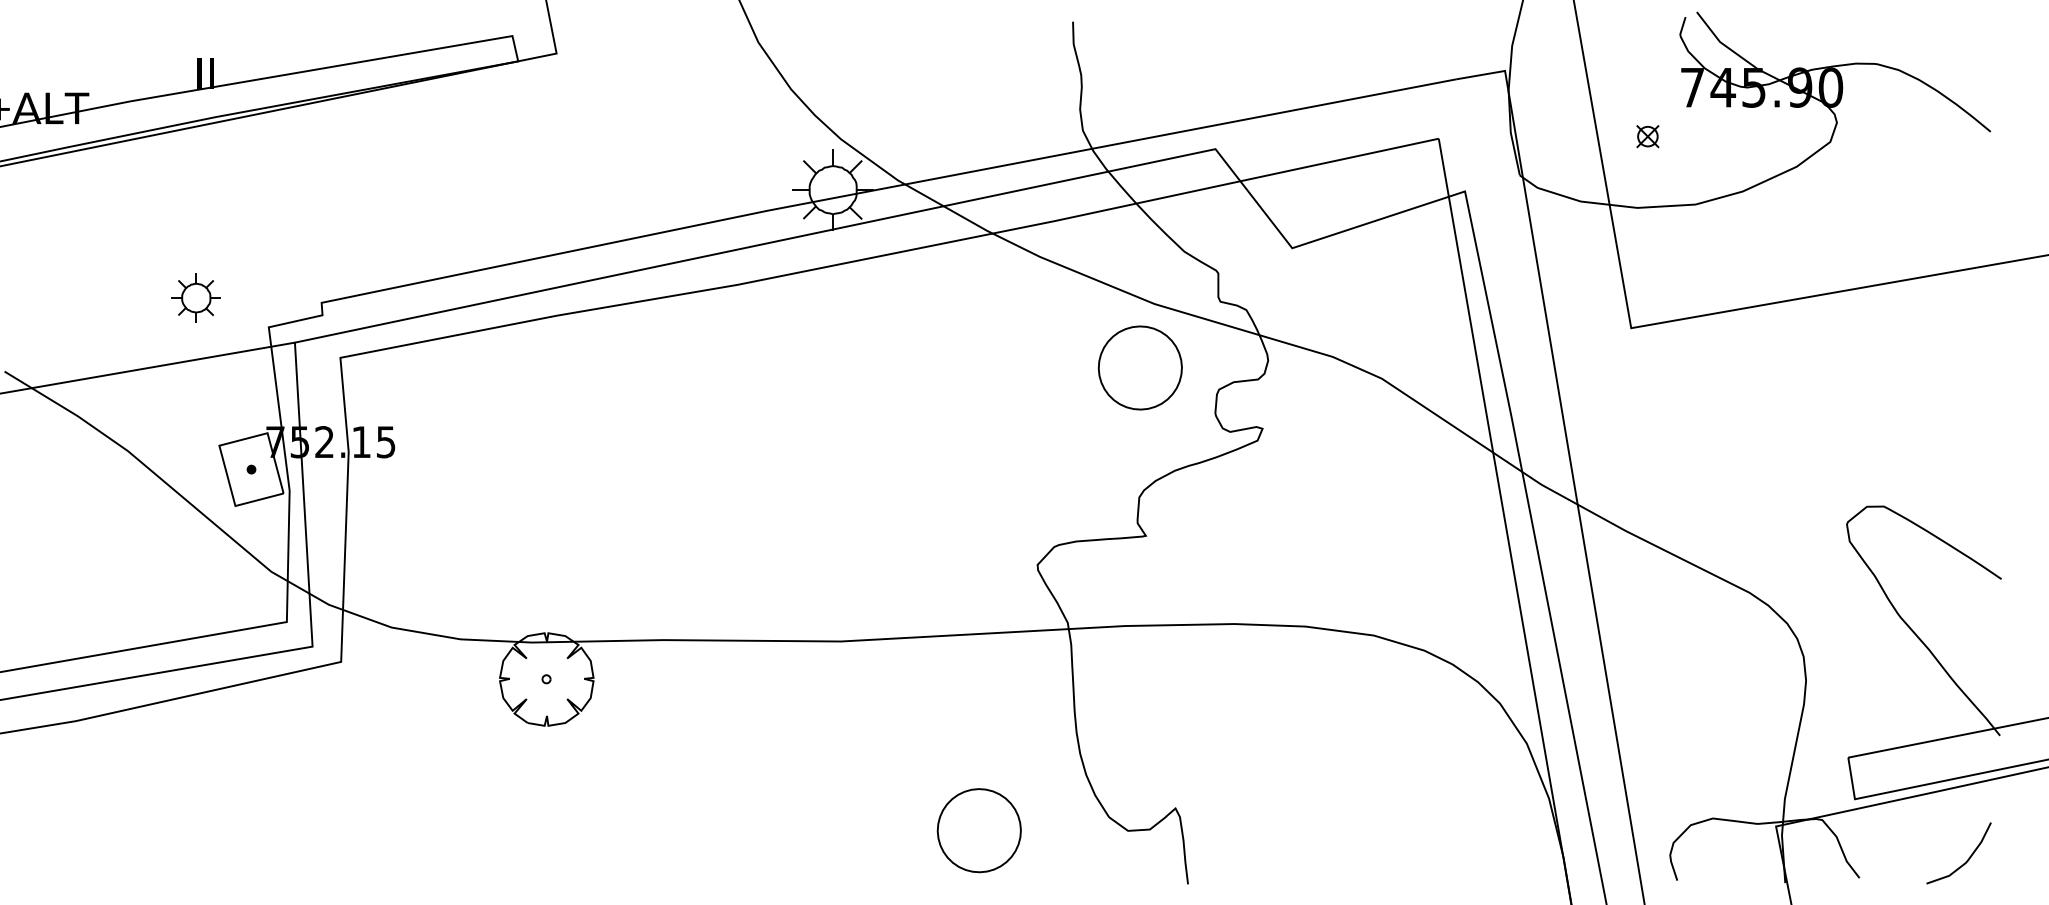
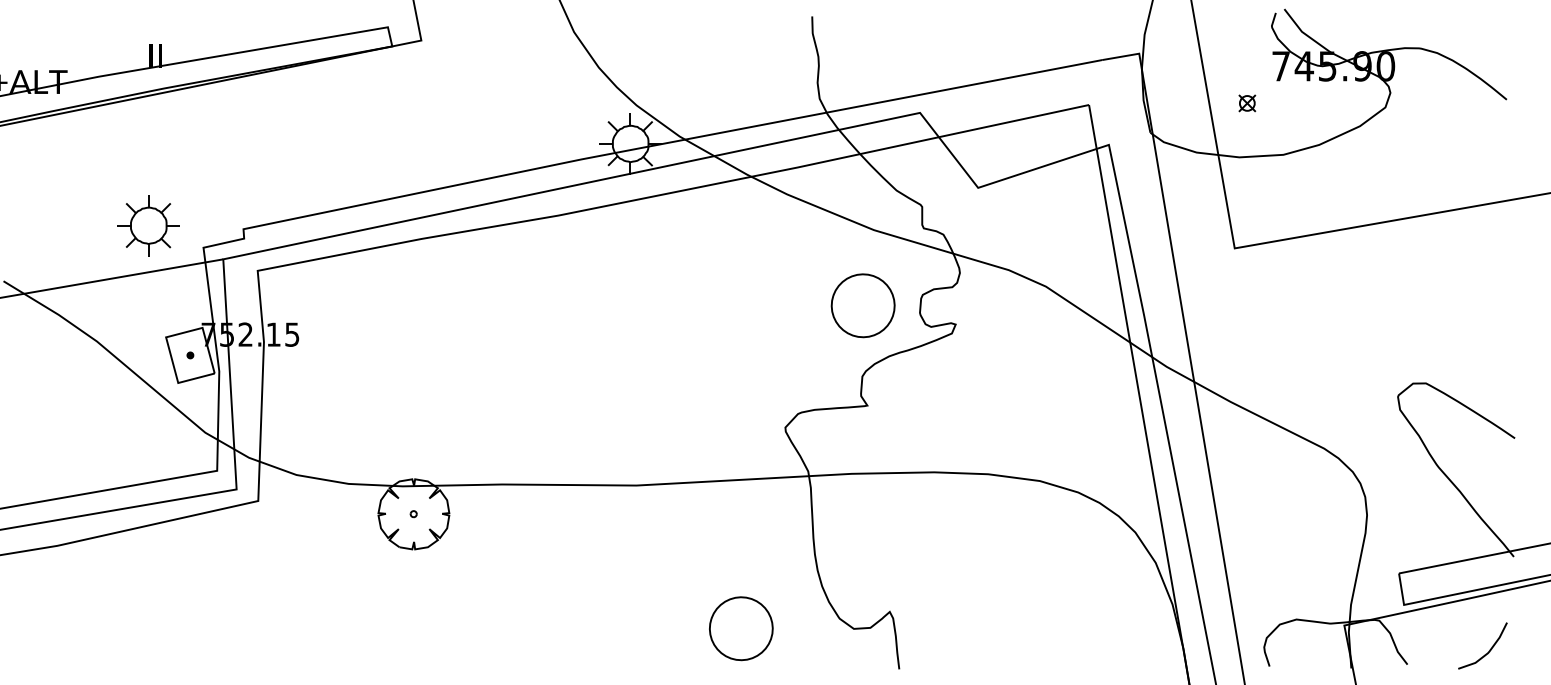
part: (195, 297) -> (148, 225), size x1.67
part: (1139, 367) -> (862, 305), moved

